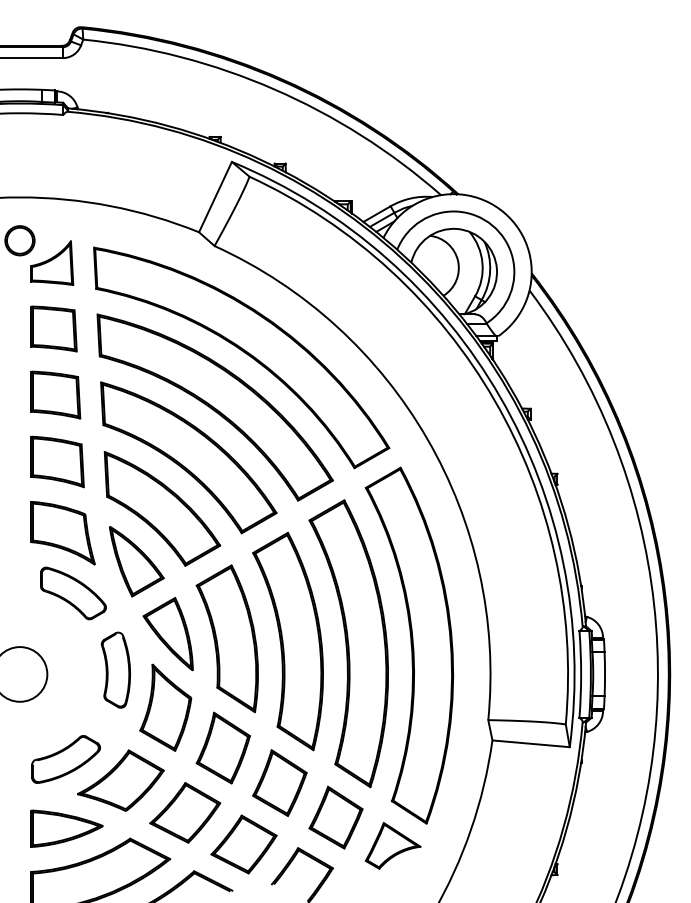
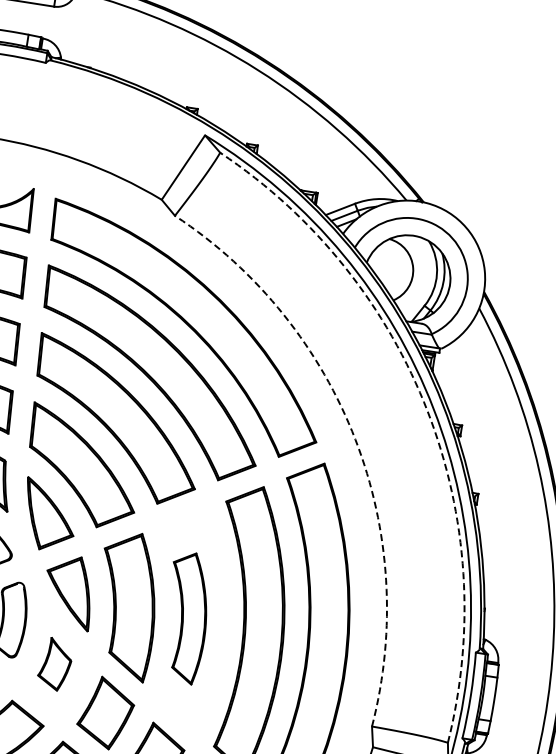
arc: (494, 400) -> (427, 411), solid -> dashed
arc: (427, 439) -> (355, 439), solid -> dashed
part: (287, 641) -> (185, 617), size x0.6
part: (165, 707) -> (55, 664), size x0.6

